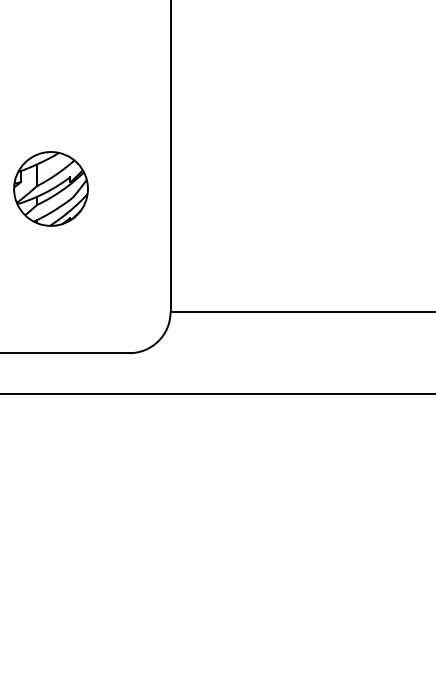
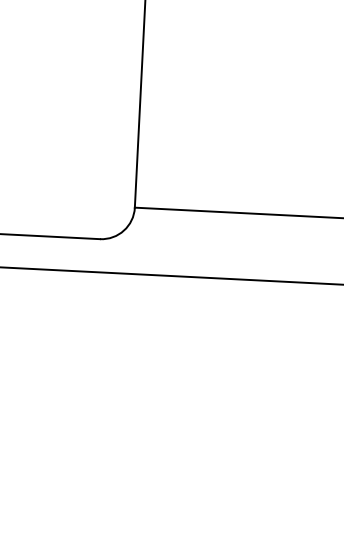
part: (50, 188) -> (42, 102), removed

